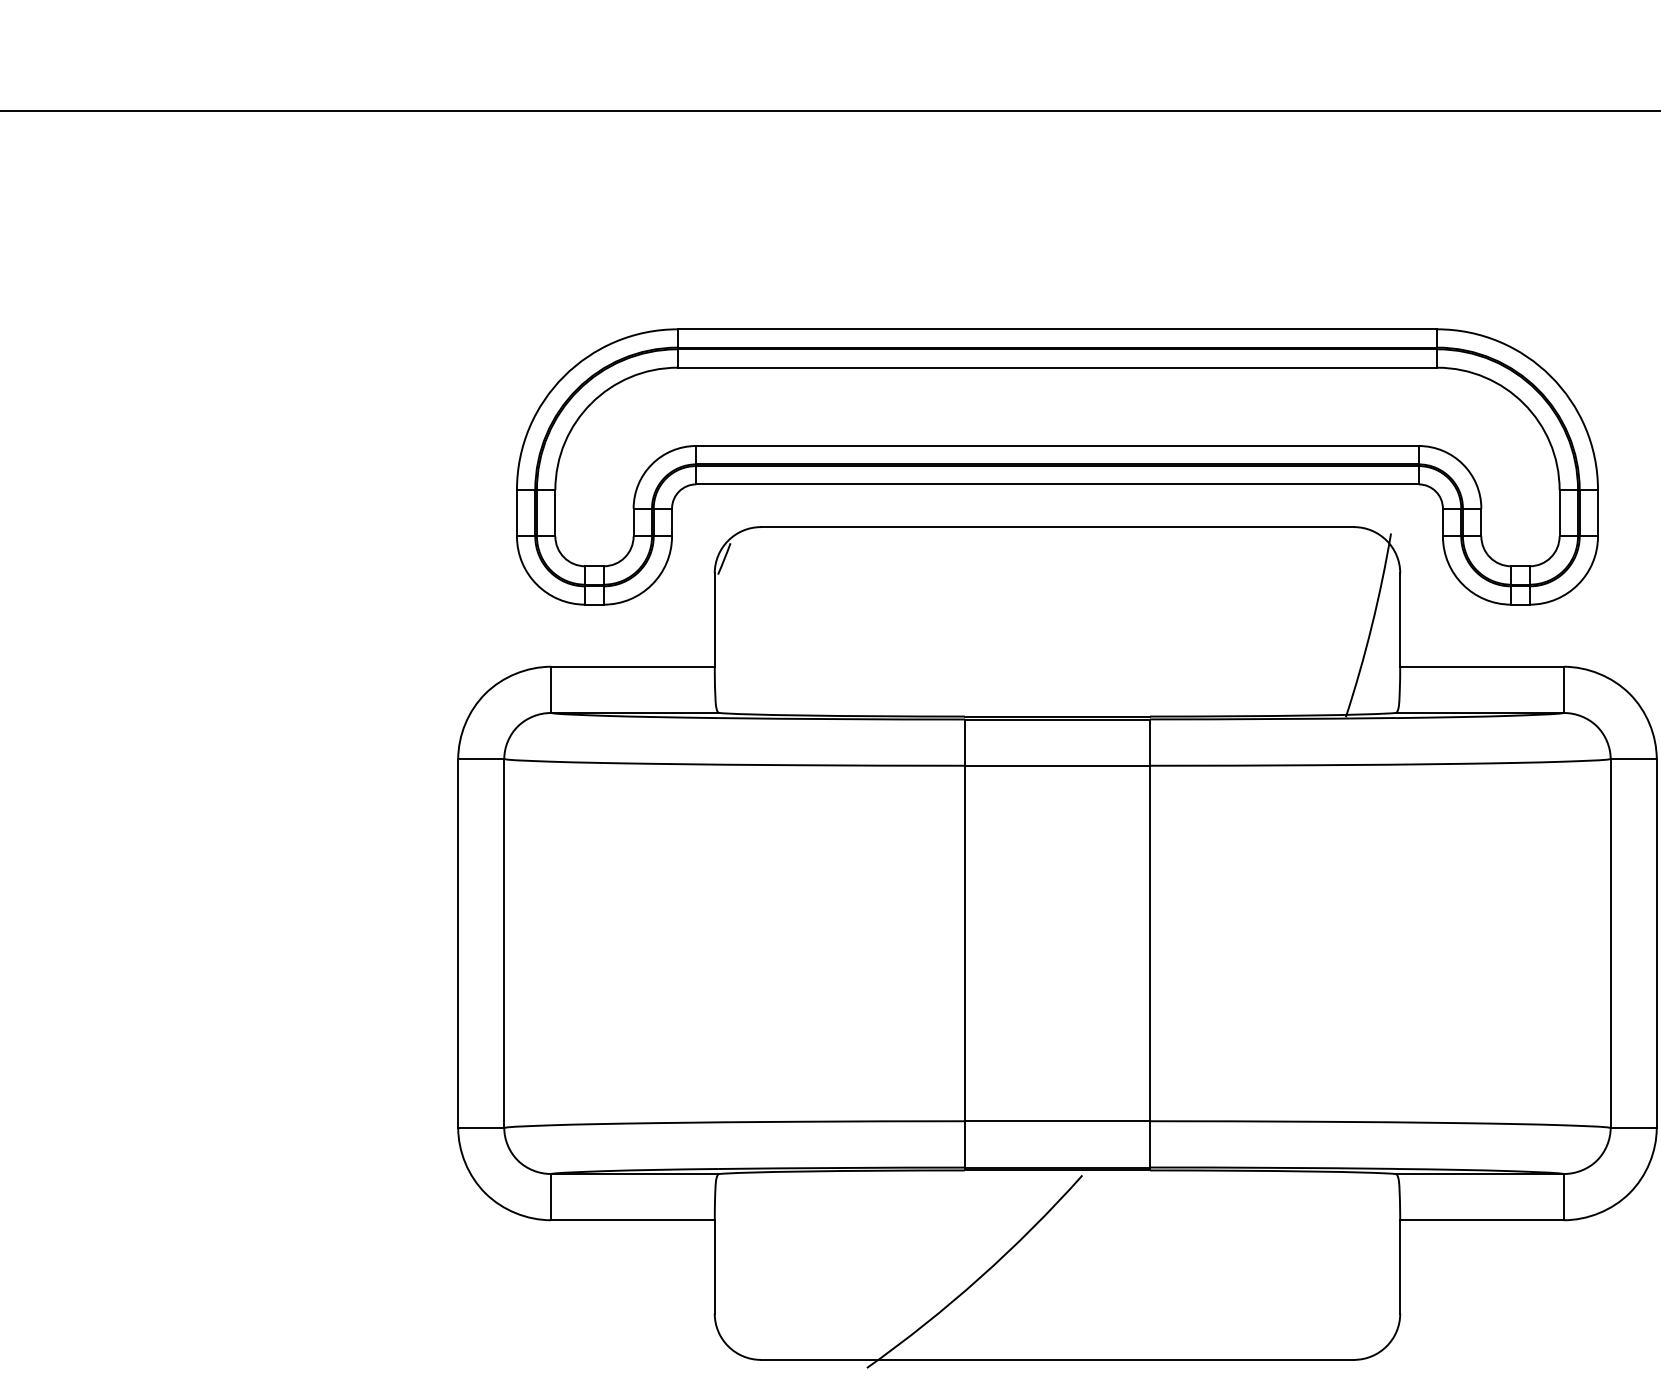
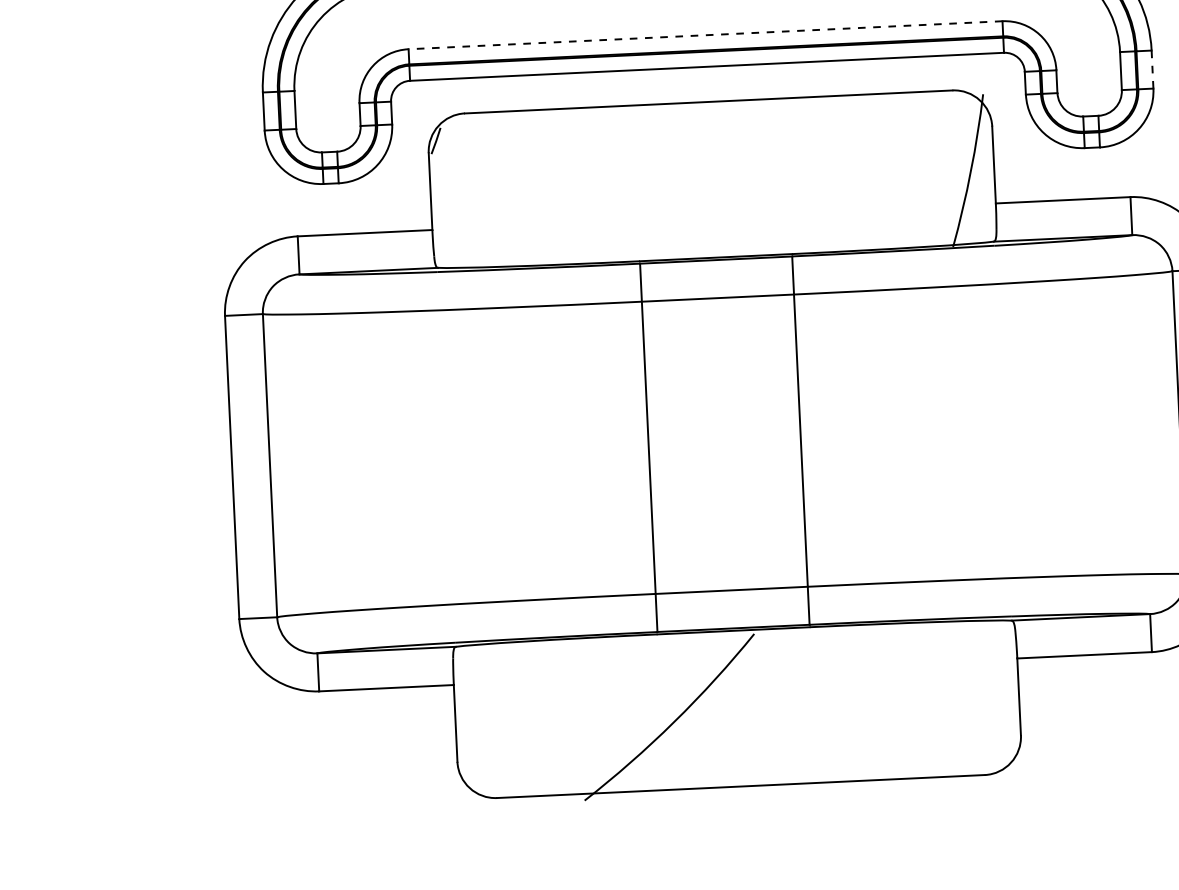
line: (1056, 446) -> (704, 35), solid -> dashed
line: (1598, 512) -> (1152, 68), solid -> dashed

